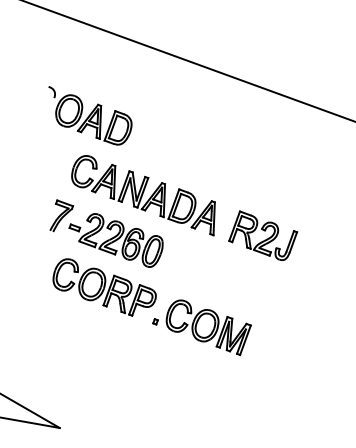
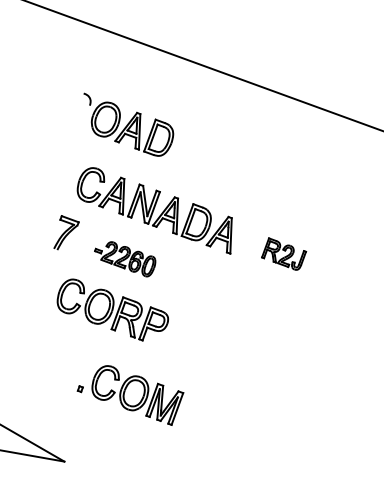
part: (90, 115) -> (128, 124), moved
part: (263, 235) -> (284, 253), size x0.6
part: (115, 240) -> (124, 259), size x0.6
part: (201, 327) -> (129, 395), moved

